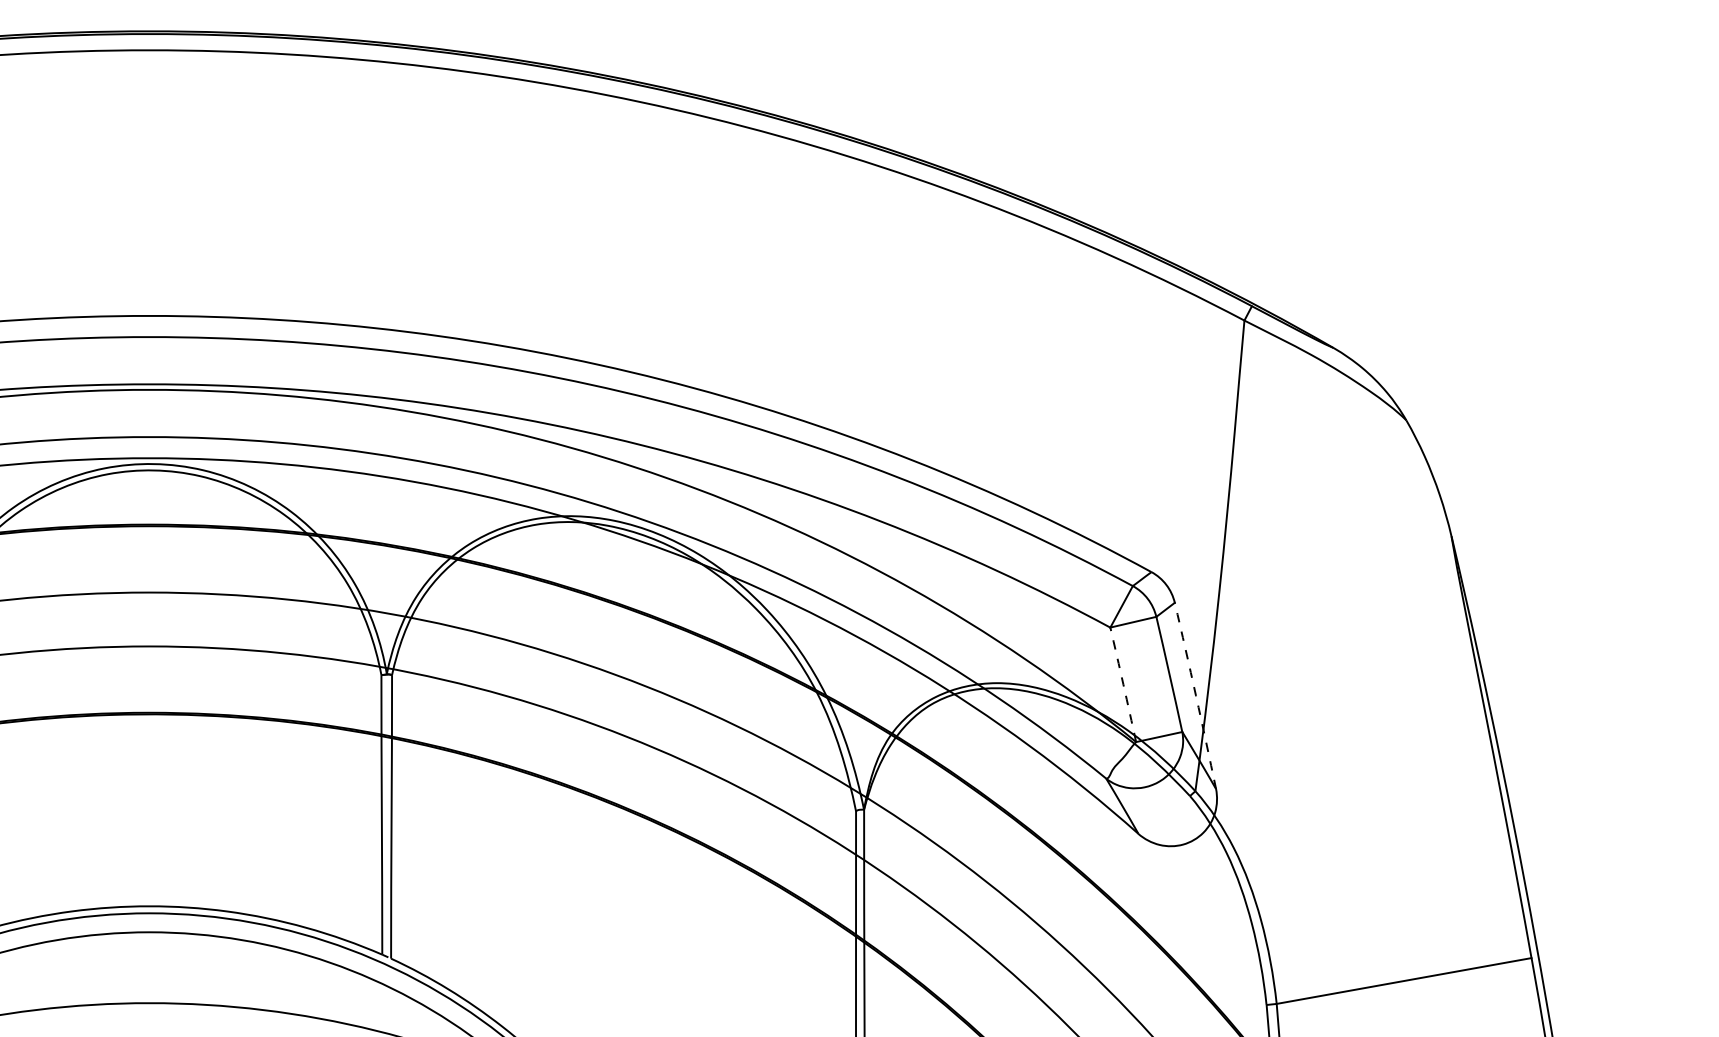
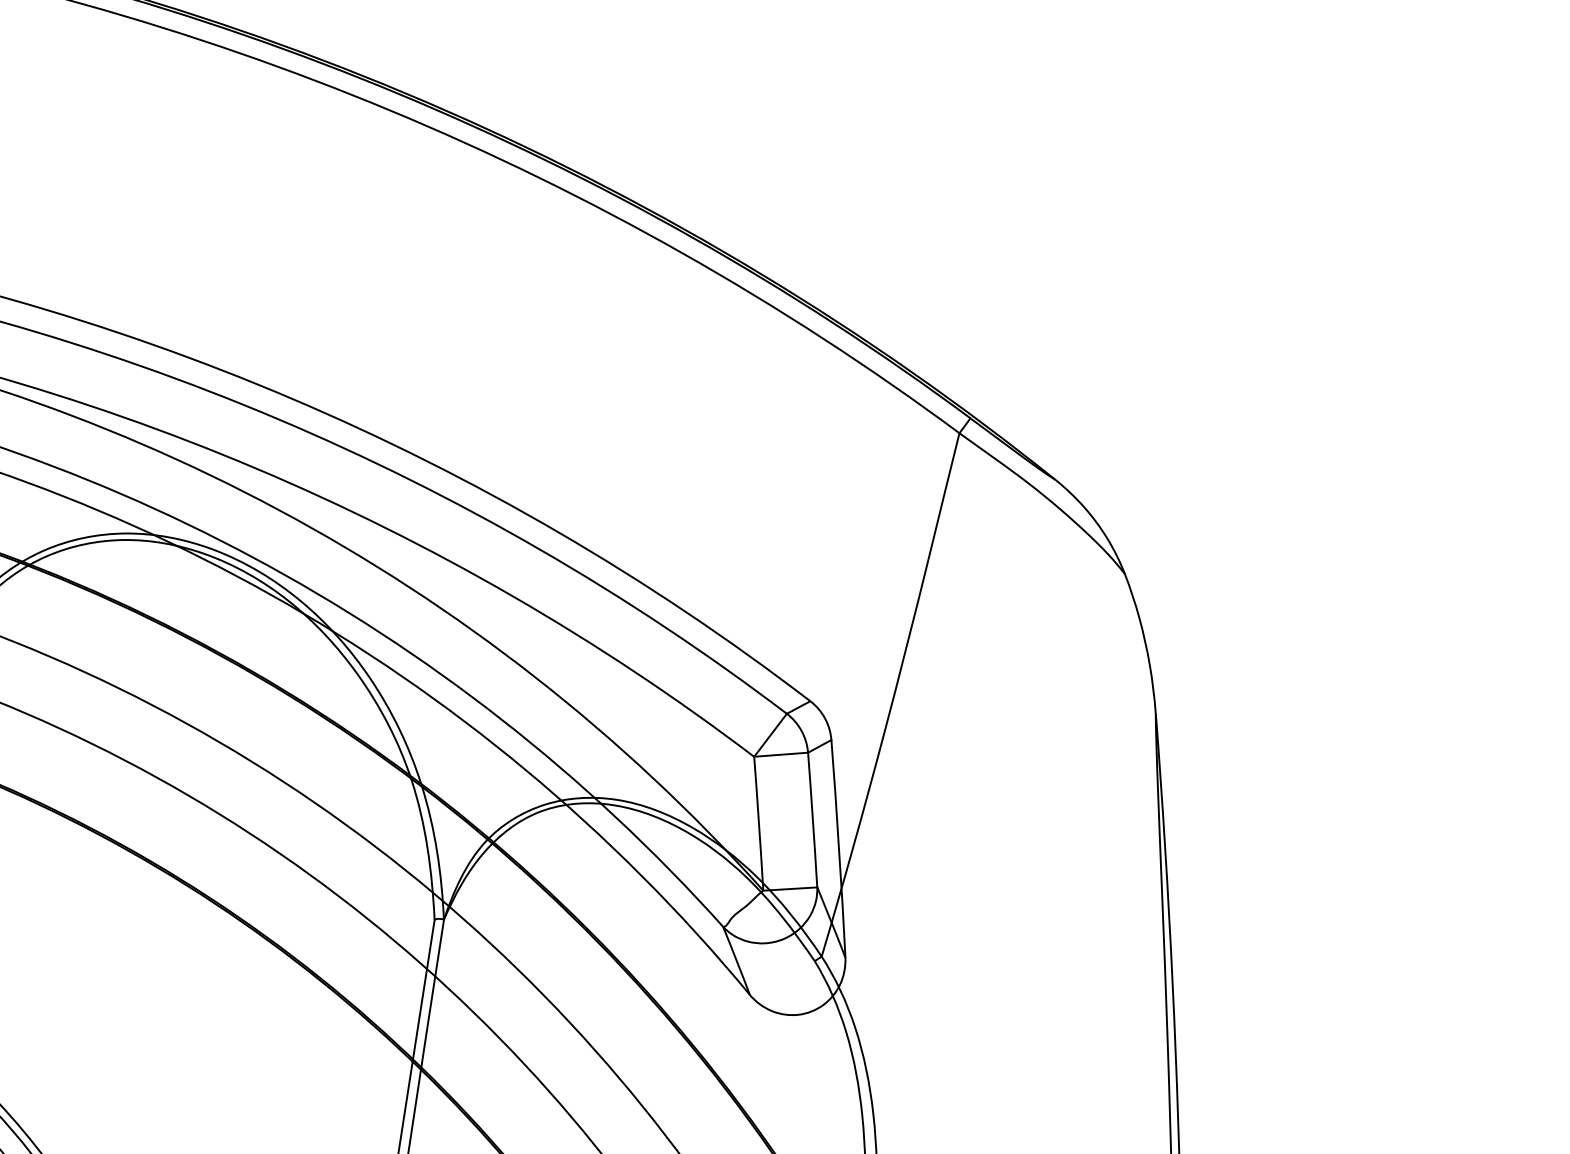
arc: (1123, 684) -> (759, 823), dashed -> solid
arc: (1196, 695) -> (839, 848), dashed -> solid

